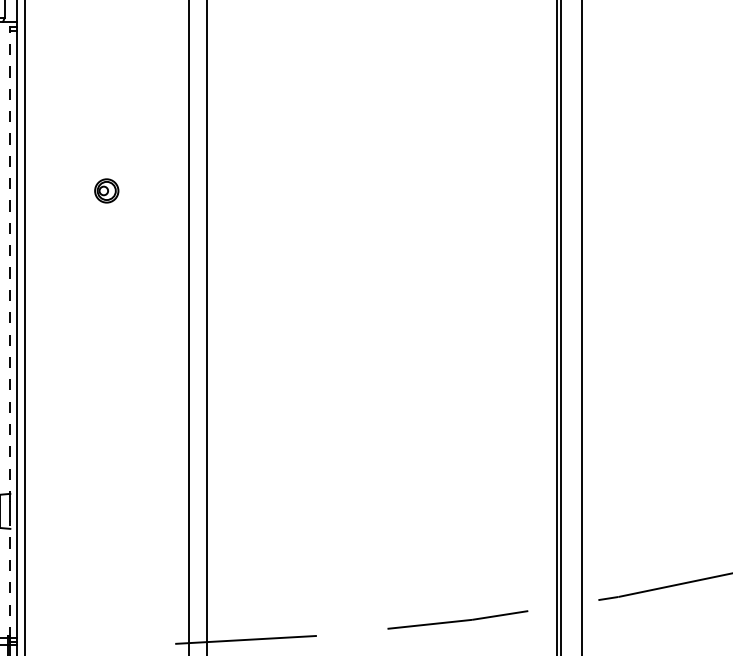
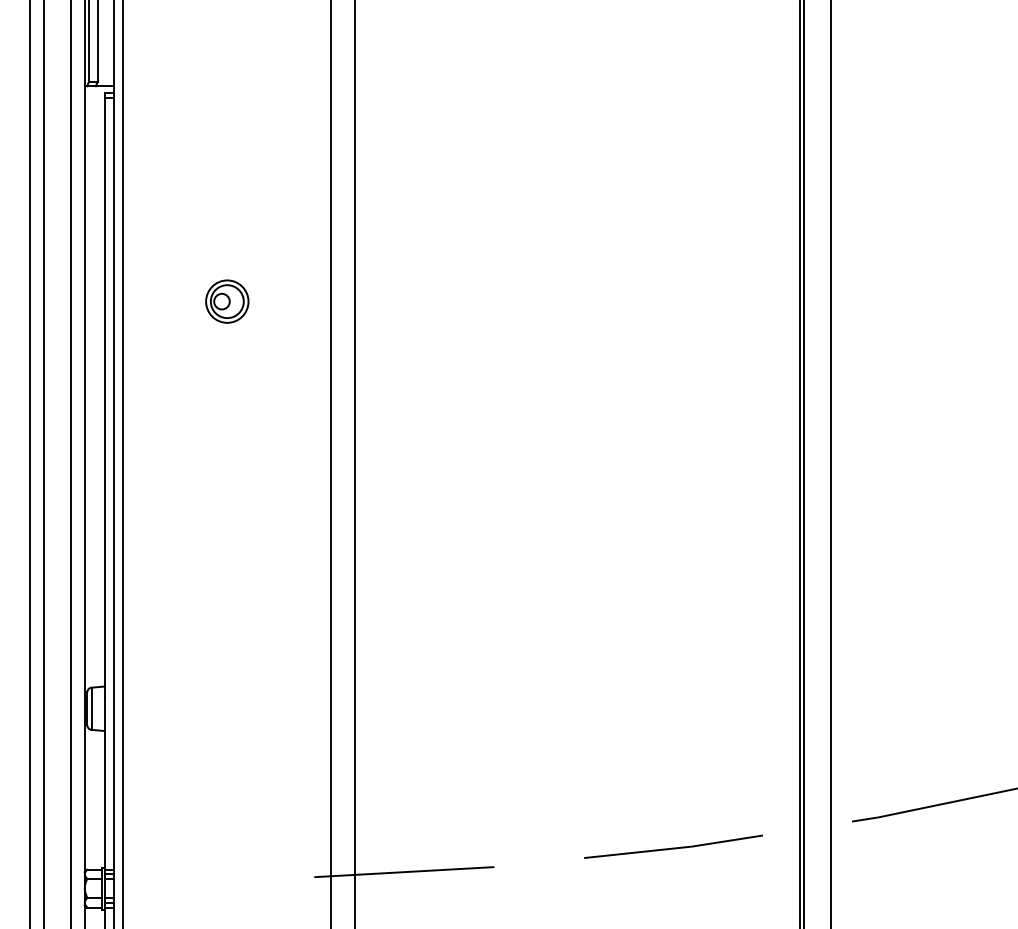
part: (106, 190) -> (227, 301), size x1.43
line: (10, 266) -> (104, 397), dashed -> solid
line: (10, 579) -> (104, 795), dashed -> solid

